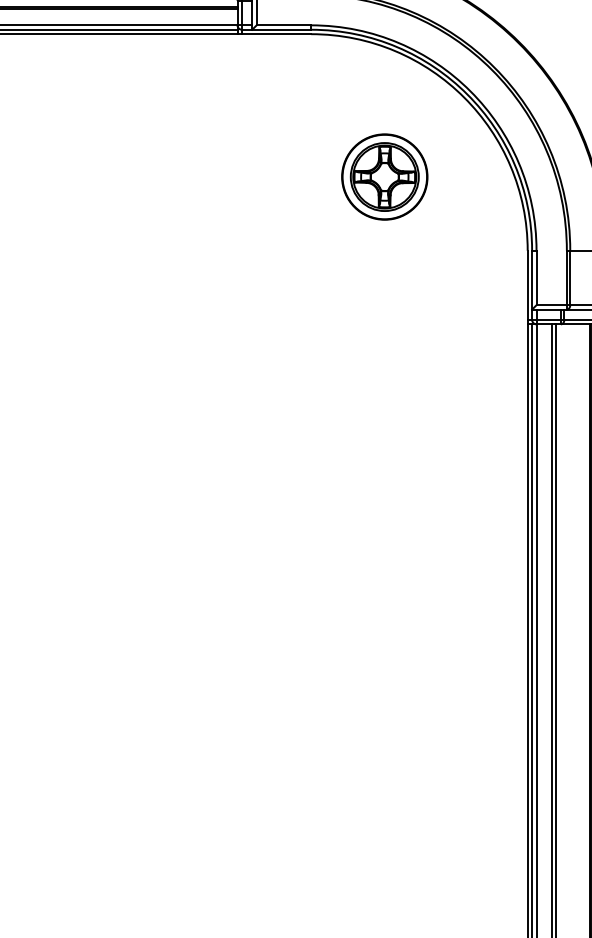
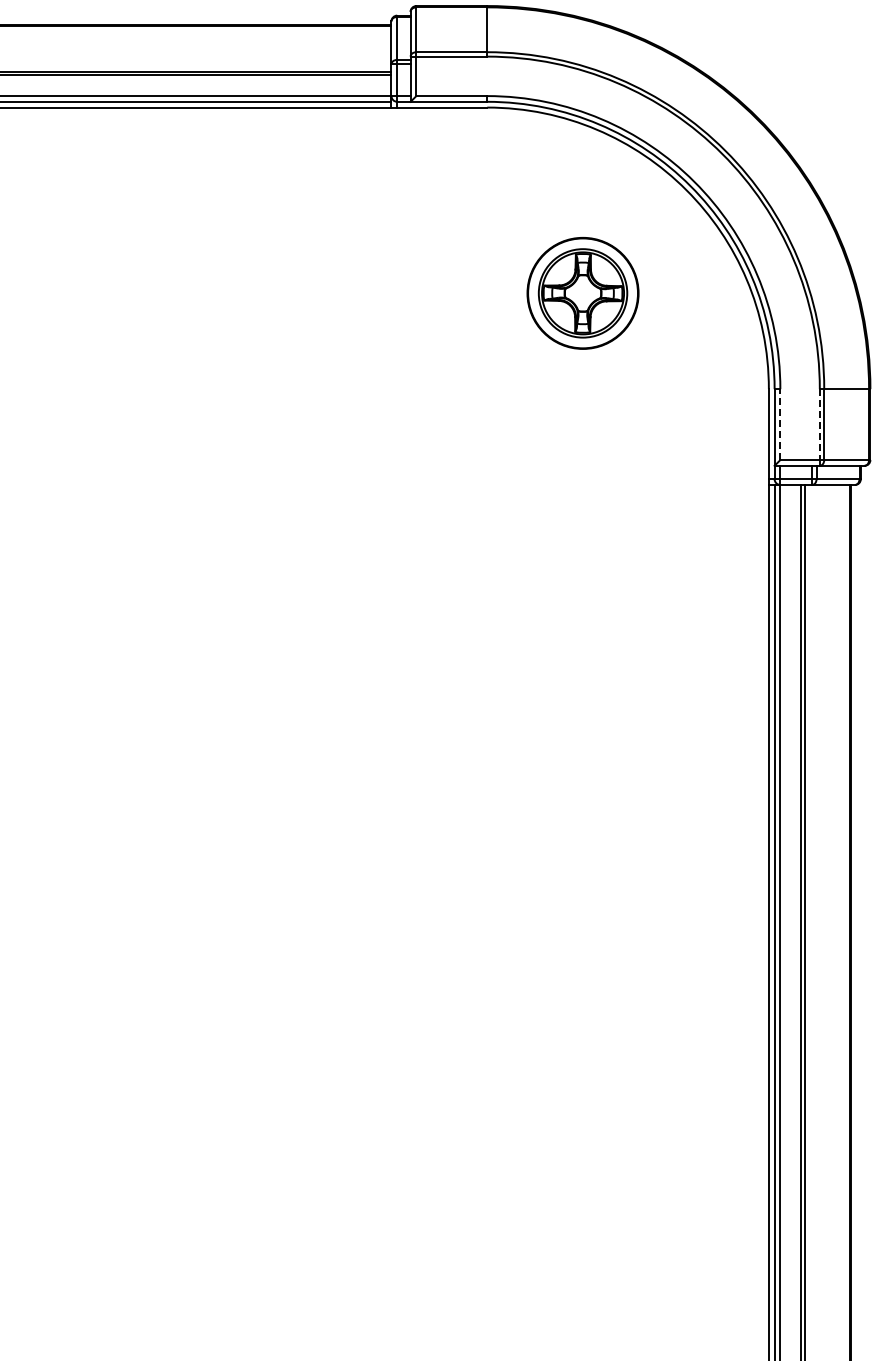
line: (536, 277) -> (780, 424), solid -> dashed
line: (566, 278) -> (819, 425), solid -> dashed

